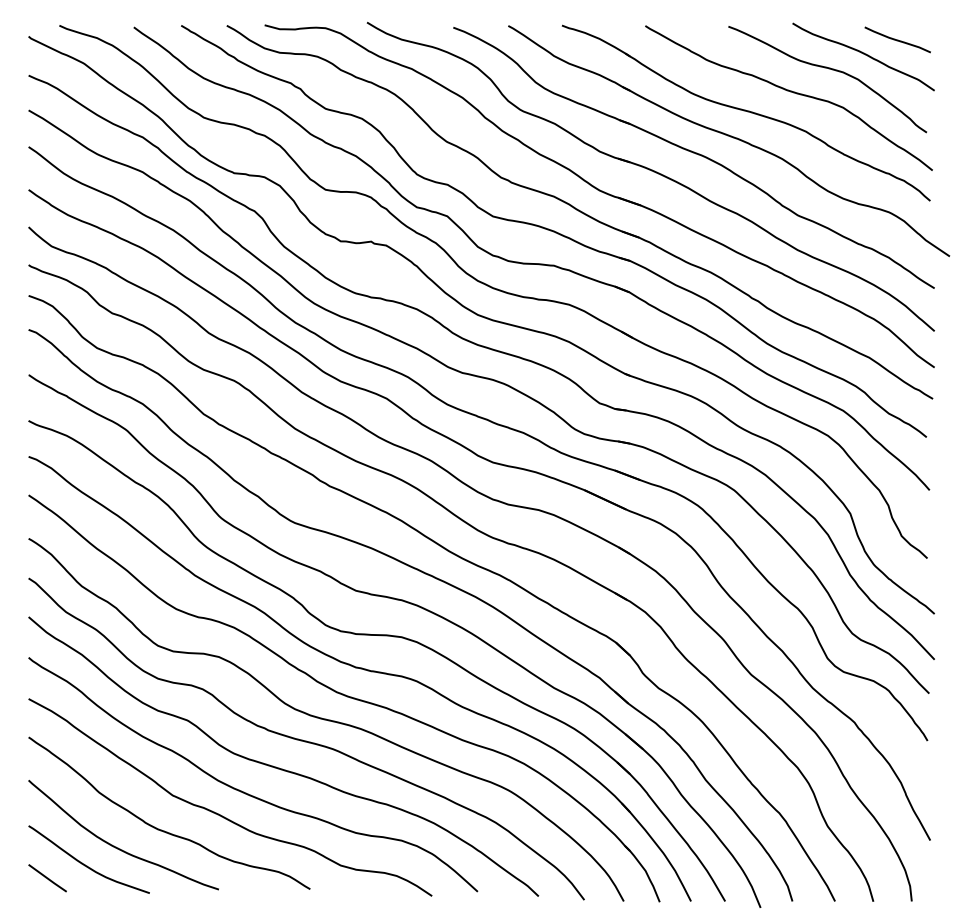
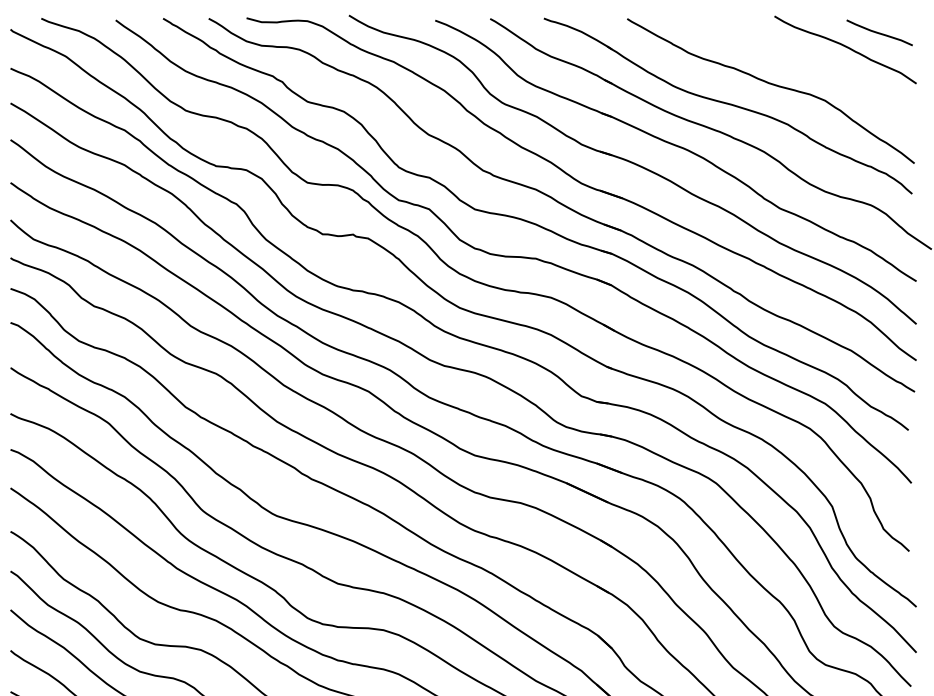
curve: (828, 69) -> (810, 62), removed

